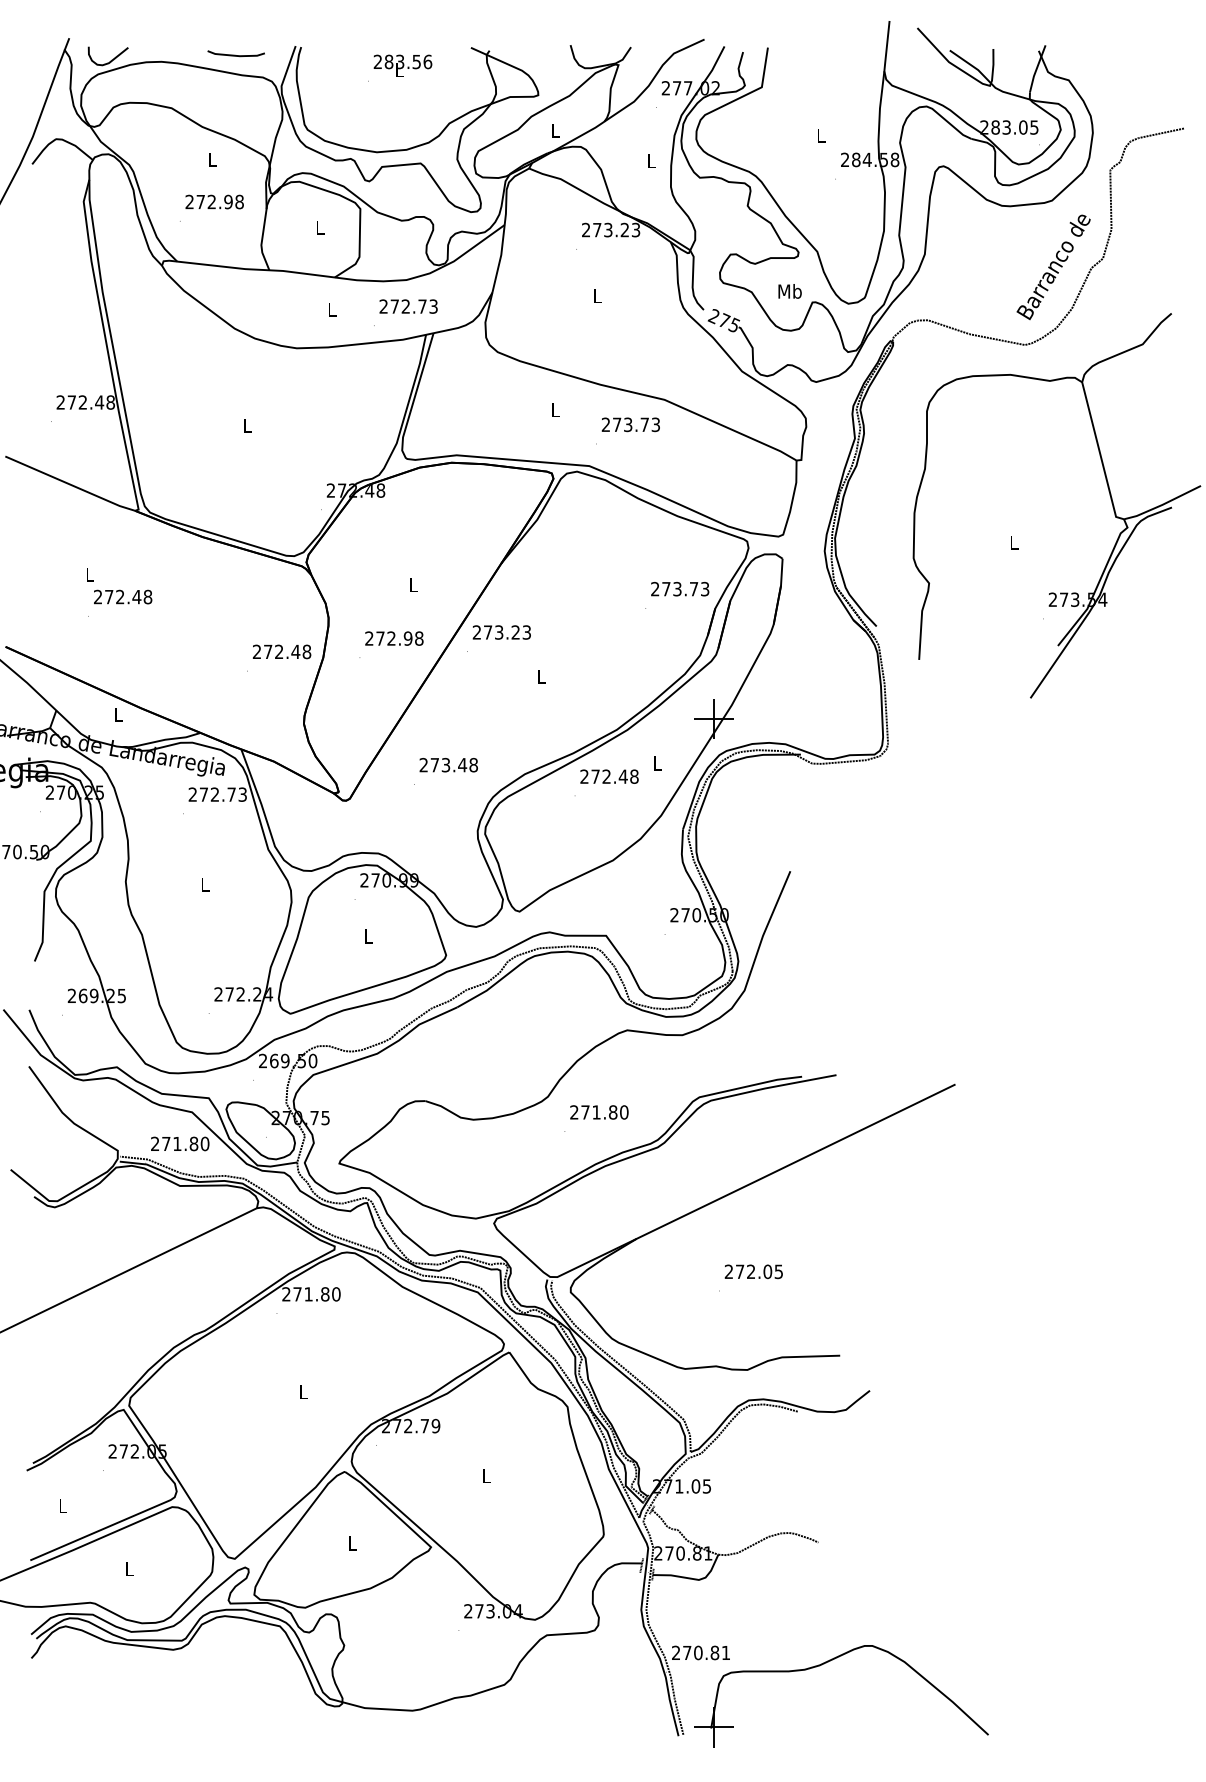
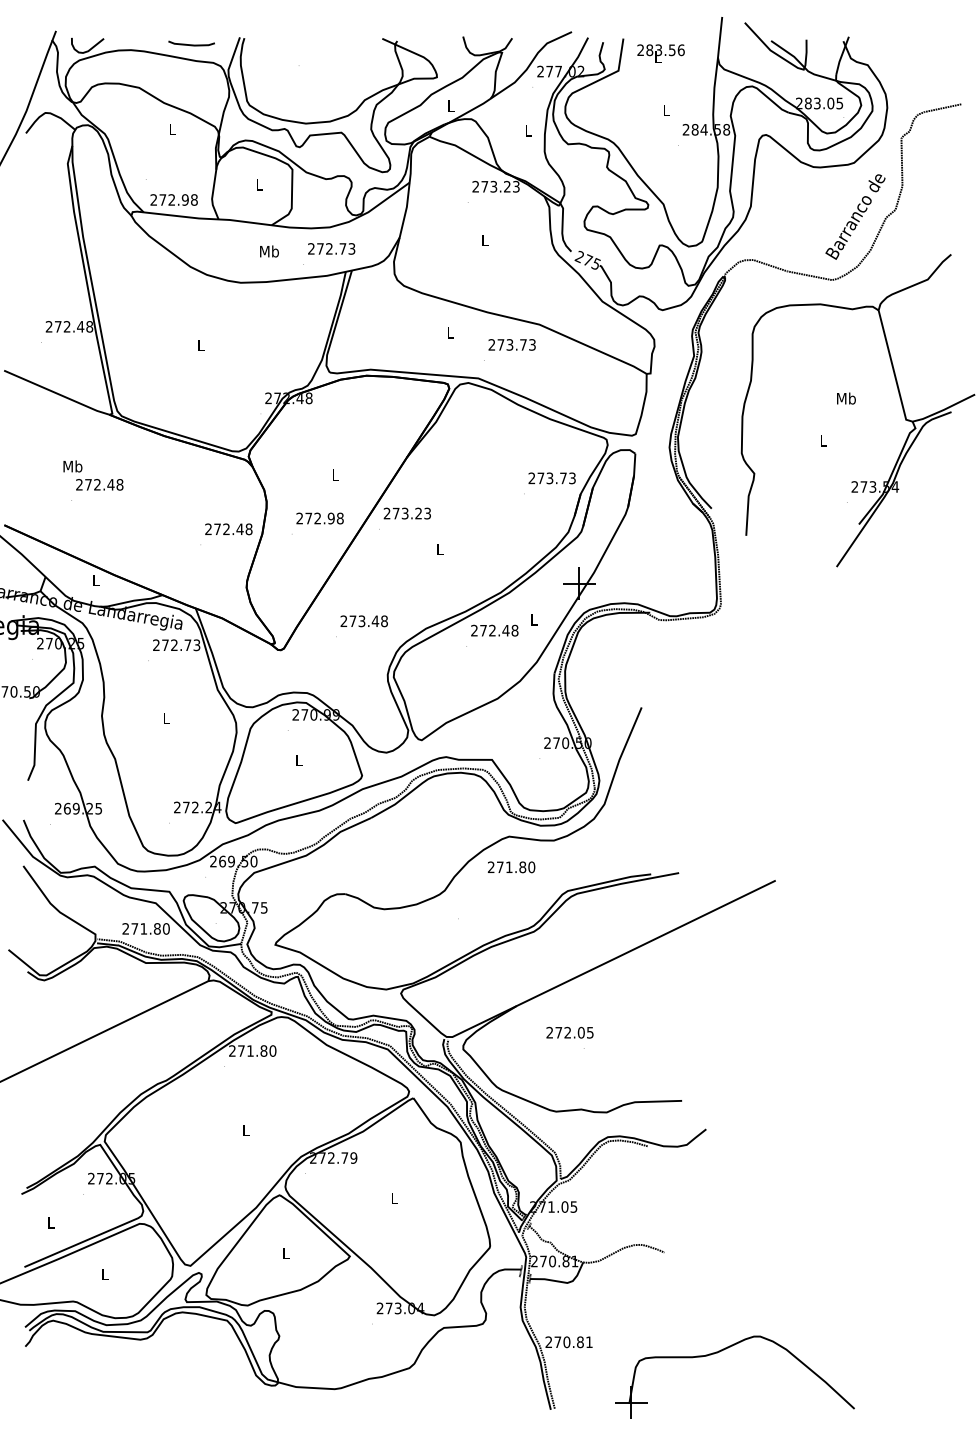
text: (402, 65) -> (660, 53), moved
text: (213, 201) -> (173, 199), moved
text: (790, 291) -> (846, 398), moved
text: (332, 309) -> (269, 251), L -> Mb
text: (89, 574) -> (72, 466), L -> Mb
text: (599, 1112) -> (511, 867), moved
text: (753, 1271) -> (569, 1032), moved
part: (828, 1663) -> (724, 1350), moved

